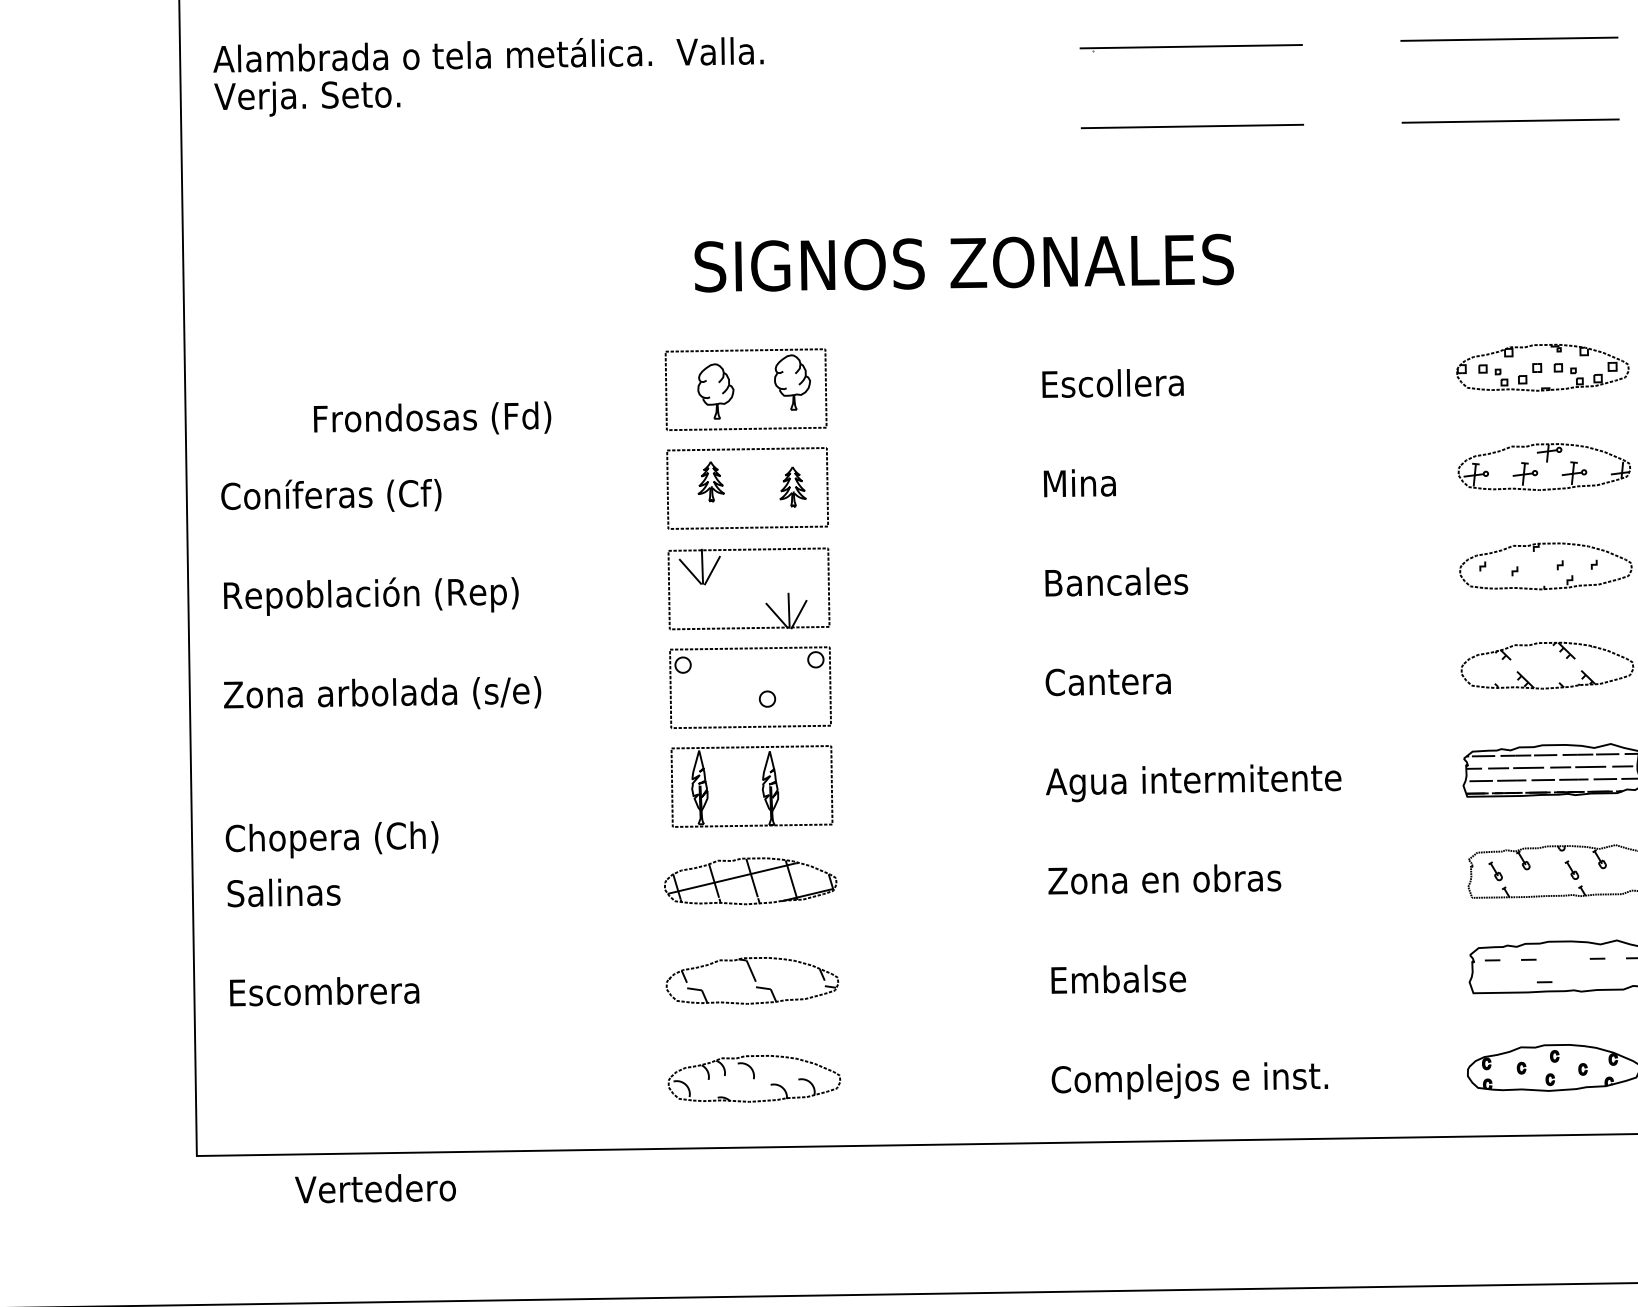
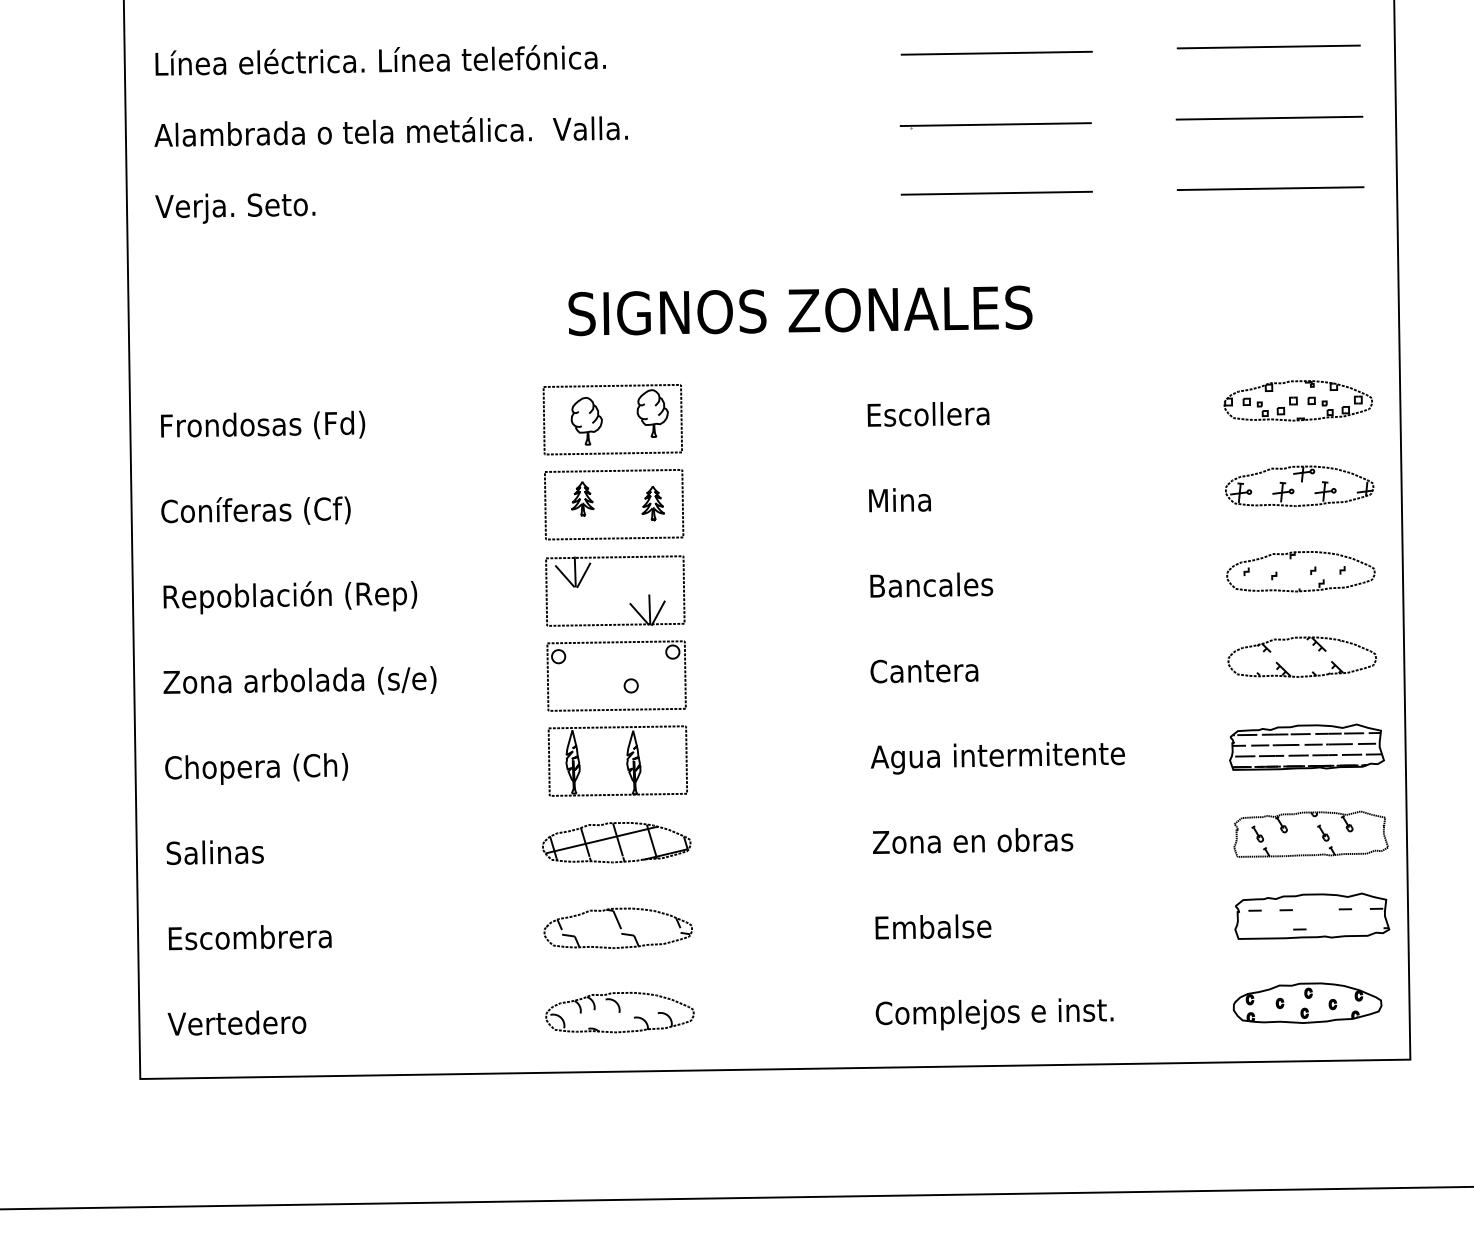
text: (307, 98) -> (235, 208), moved
text: (433, 417) -> (263, 424), moved
text: (331, 839) -> (256, 768), moved
text: (374, 1187) -> (236, 1022), moved

